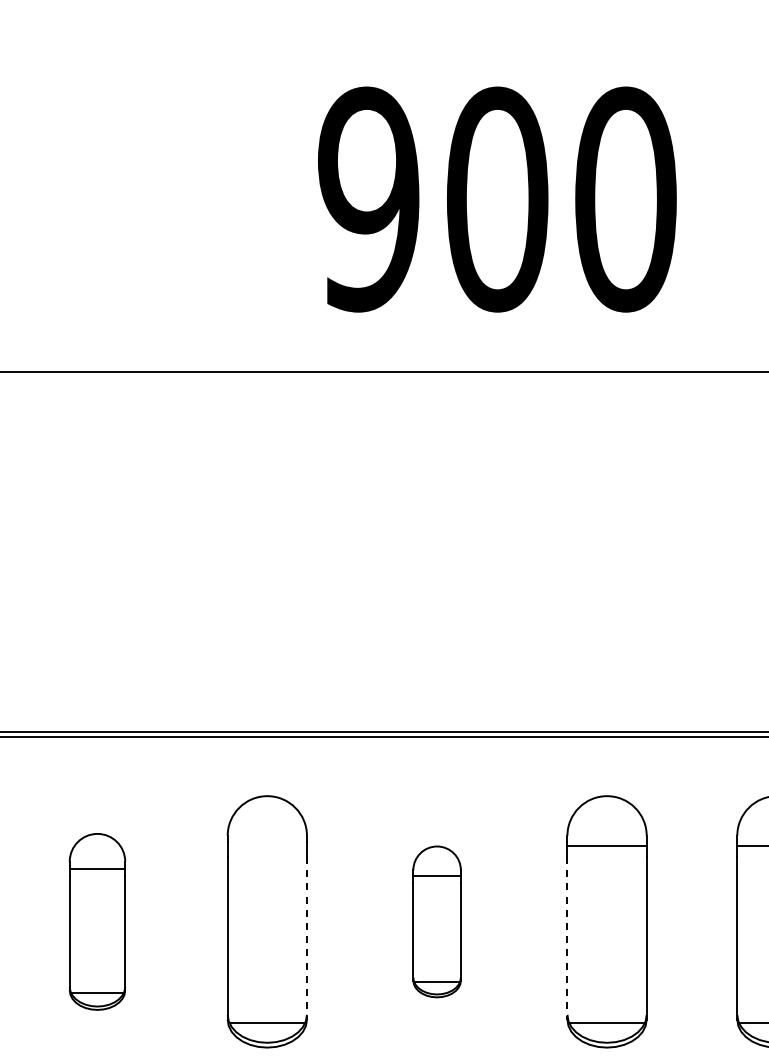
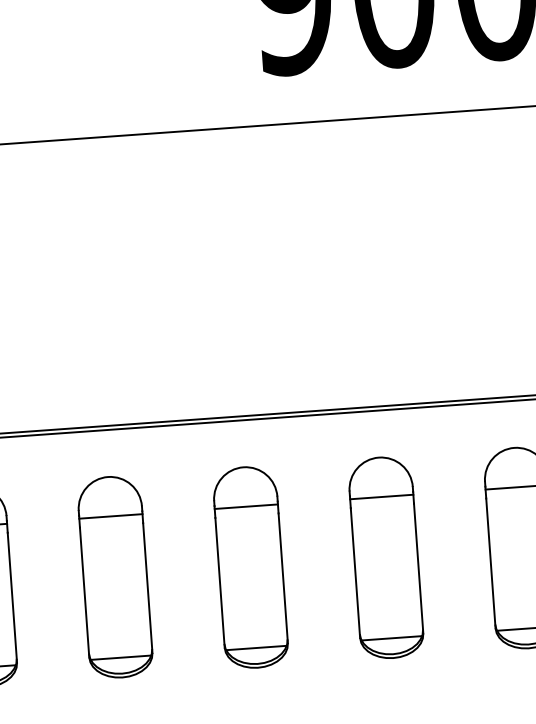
line: (266, 845) -> (245, 506), added
part: (97, 921) -> (115, 576), size x1.43
part: (436, 921) -> (385, 557), size x1.67
line: (306, 938) -> (282, 578), dashed -> solid
line: (567, 938) -> (490, 563), dashed -> solid

